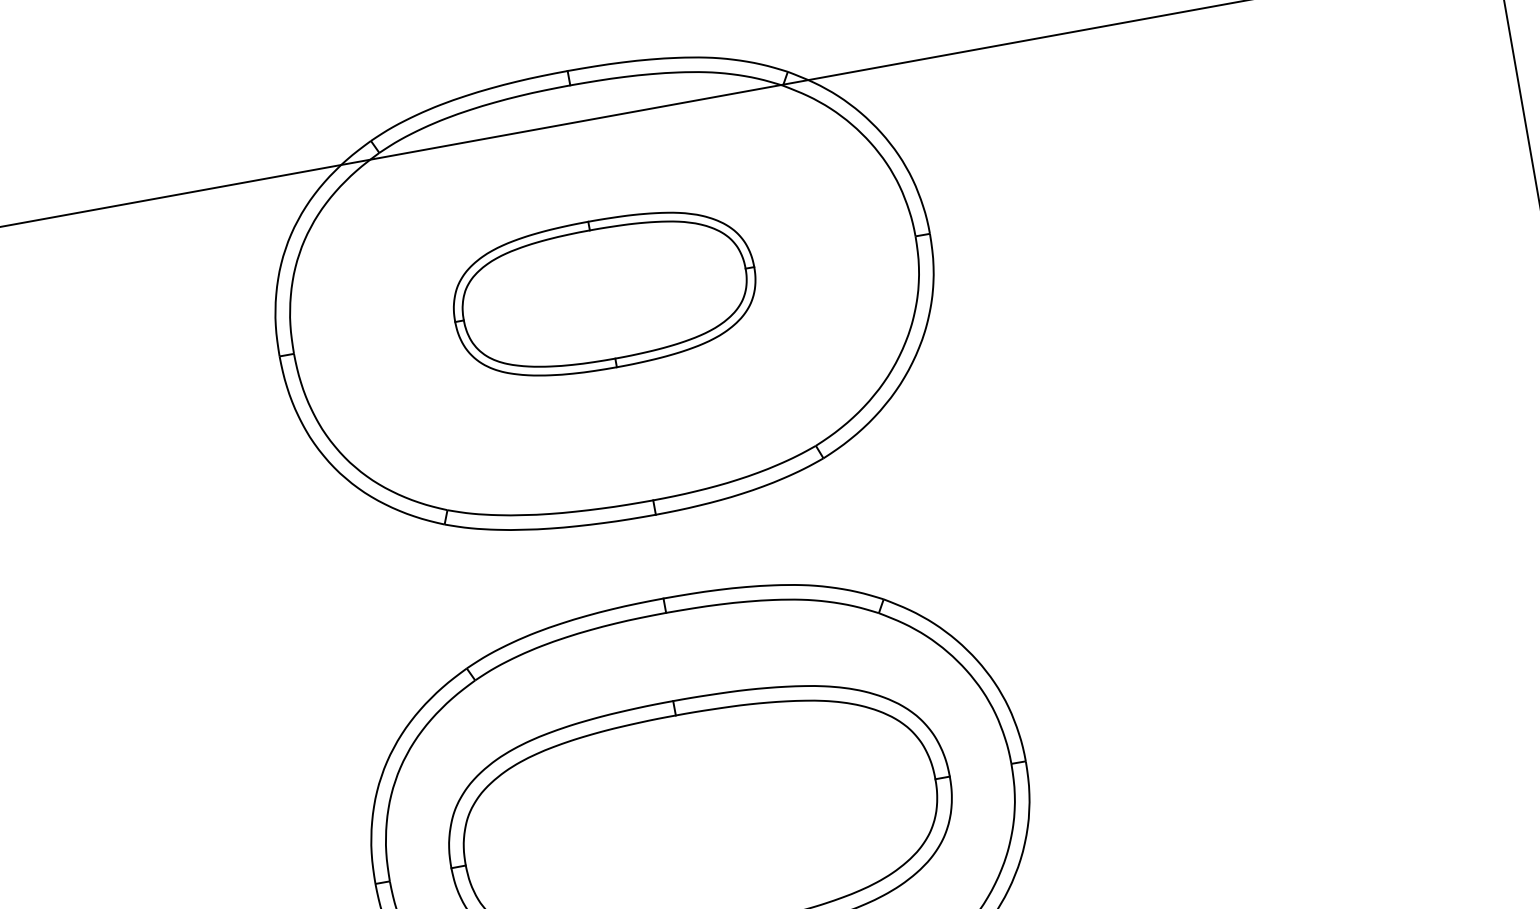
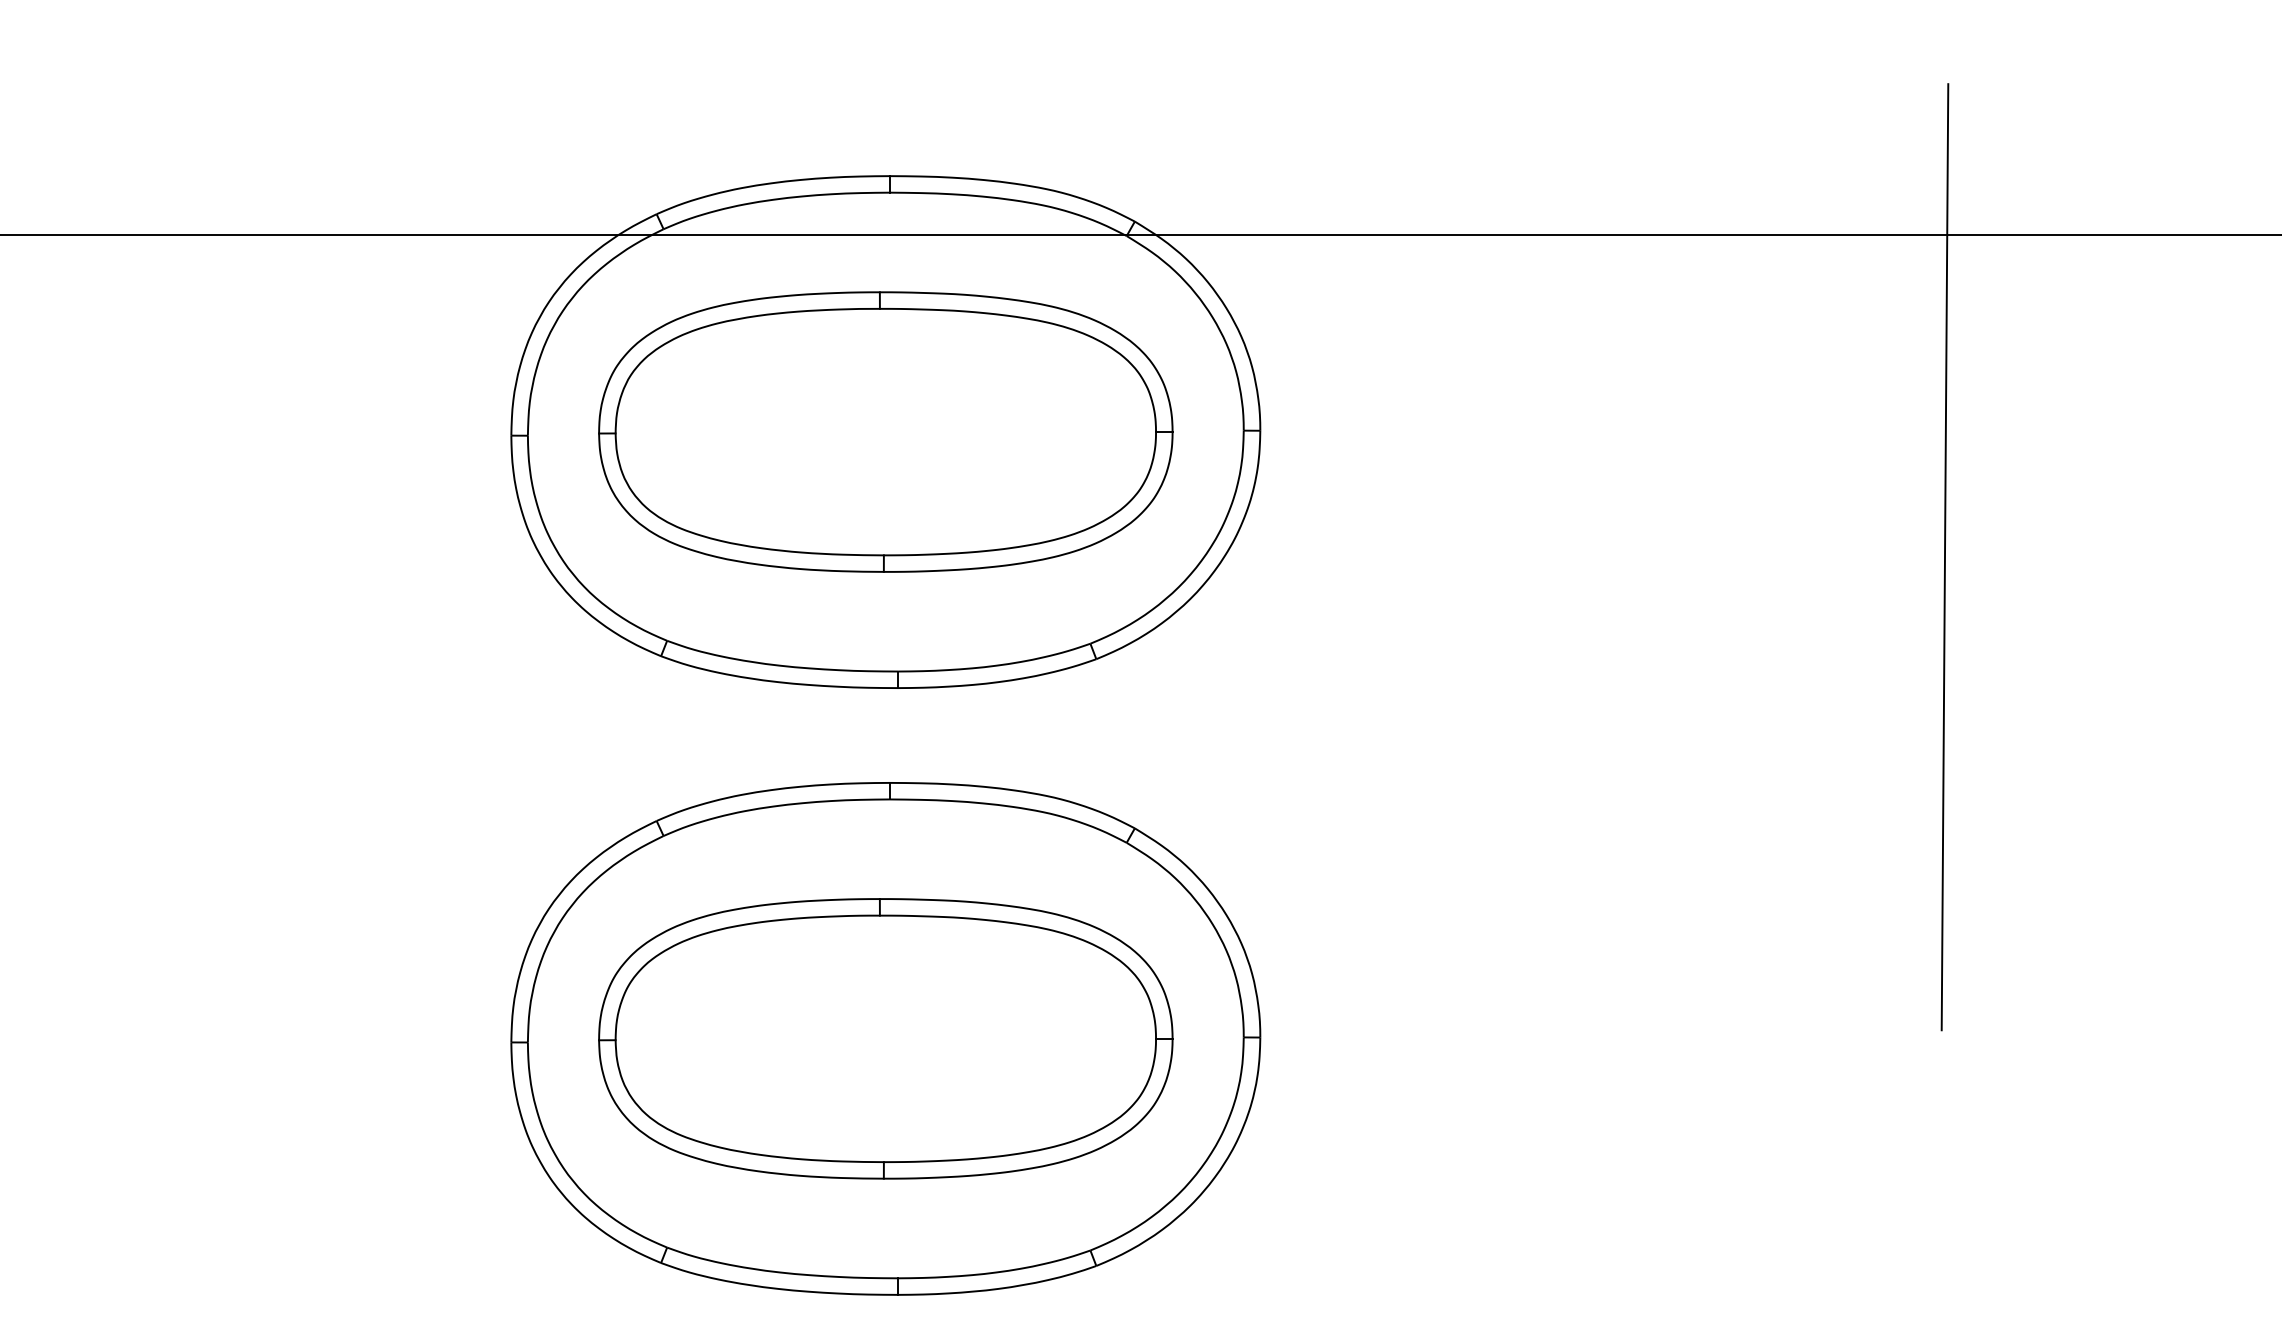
part: (604, 293) -> (885, 431), size x1.67

